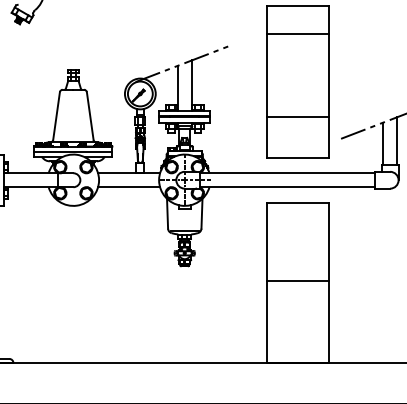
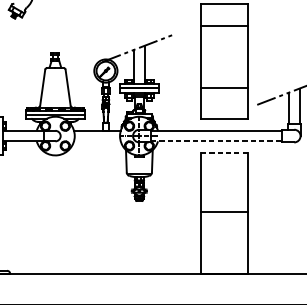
line: (129, 187) -> (97, 141), removed
line: (287, 187) -> (216, 141), solid -> dashed
line: (297, 202) -> (224, 152), solid -> dashed

